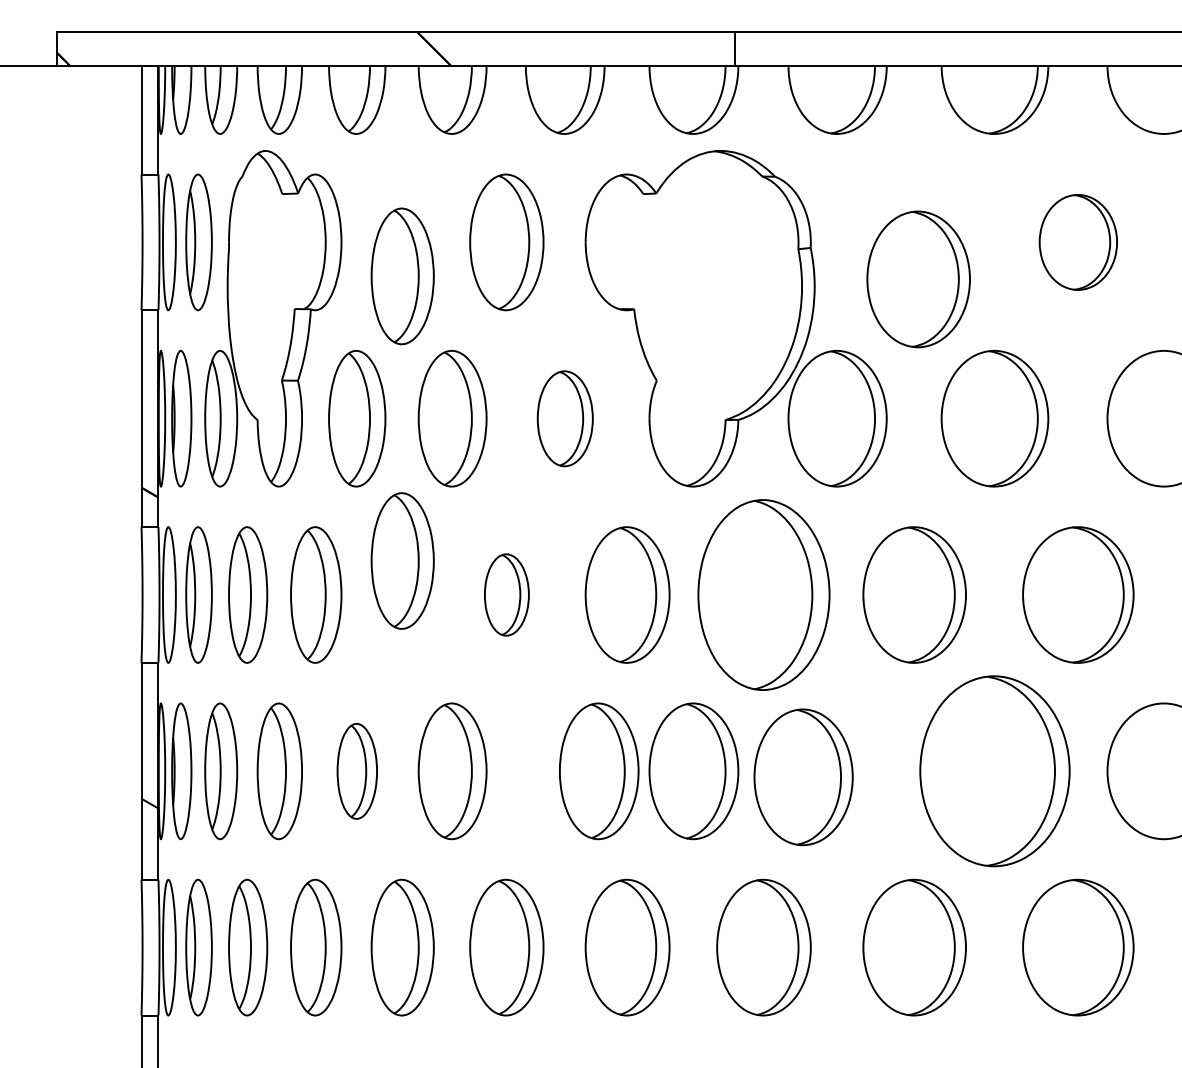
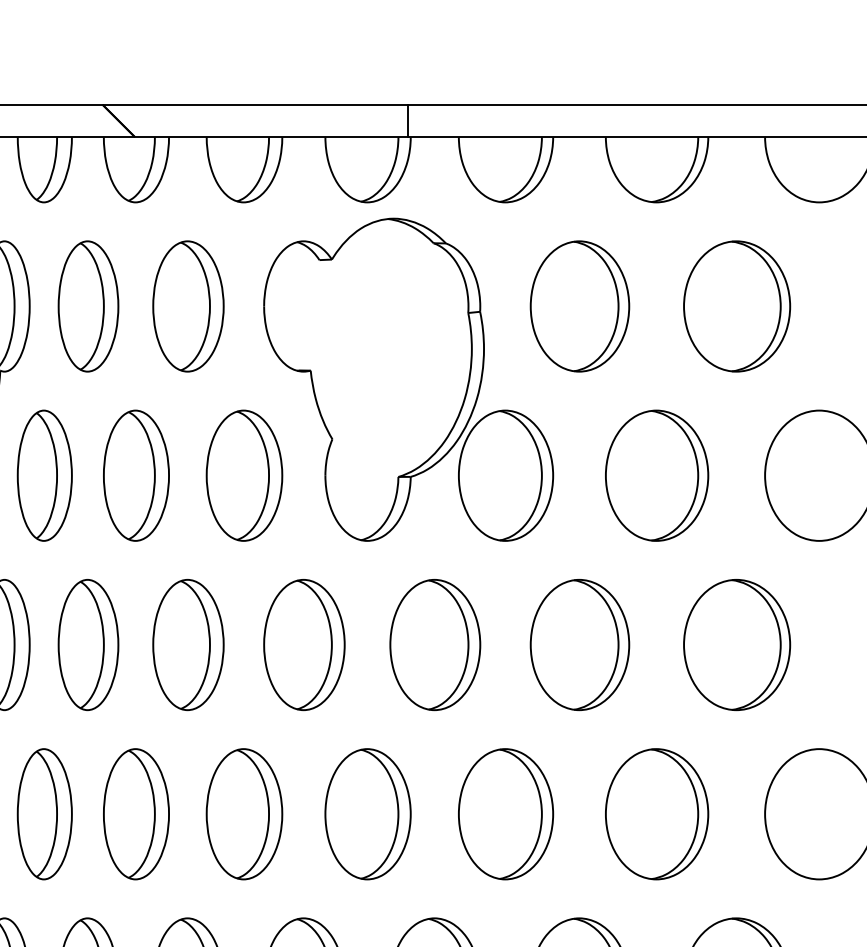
part: (1078, 242) -> (737, 306), size x1.43
part: (402, 276) -> (88, 306), moved
part: (918, 279) -> (579, 306), moved
part: (565, 418) -> (244, 475), size x1.43
part: (402, 560) -> (88, 644), moved
part: (506, 594) -> (188, 644), size x1.67
part: (763, 594) -> (434, 644), size x0.71
part: (357, 771) -> (45, 814), size x1.43
part: (599, 771) -> (244, 814), moved
part: (994, 771) -> (656, 814), size x0.71
part: (803, 777) -> (505, 814), moved

